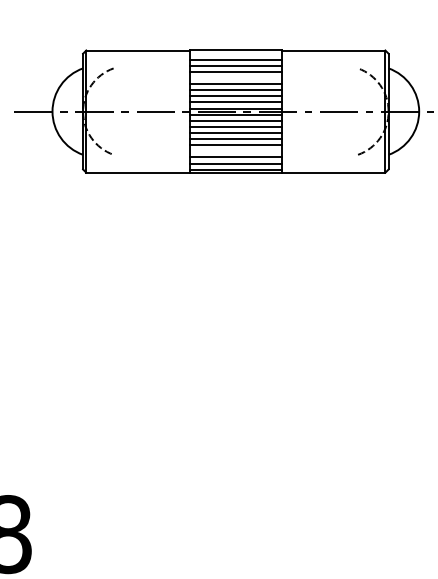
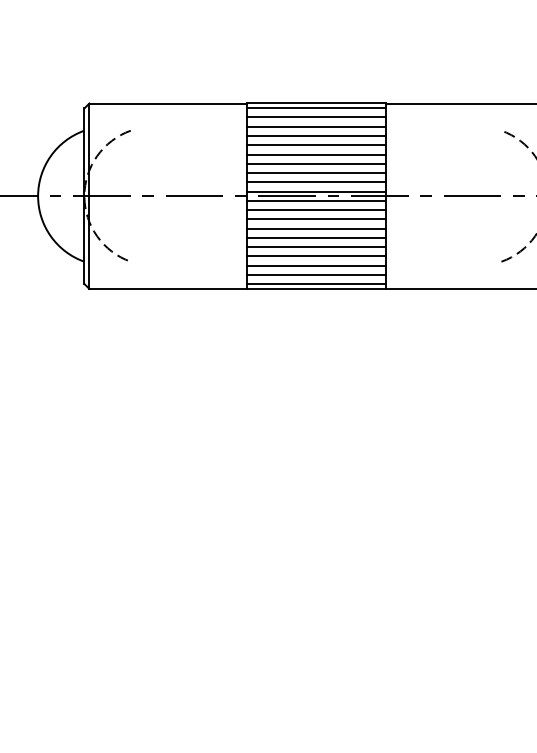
line: (235, 53) -> (315, 108), added
line: (235, 78) -> (315, 146), added
line: (235, 151) -> (315, 256), added

